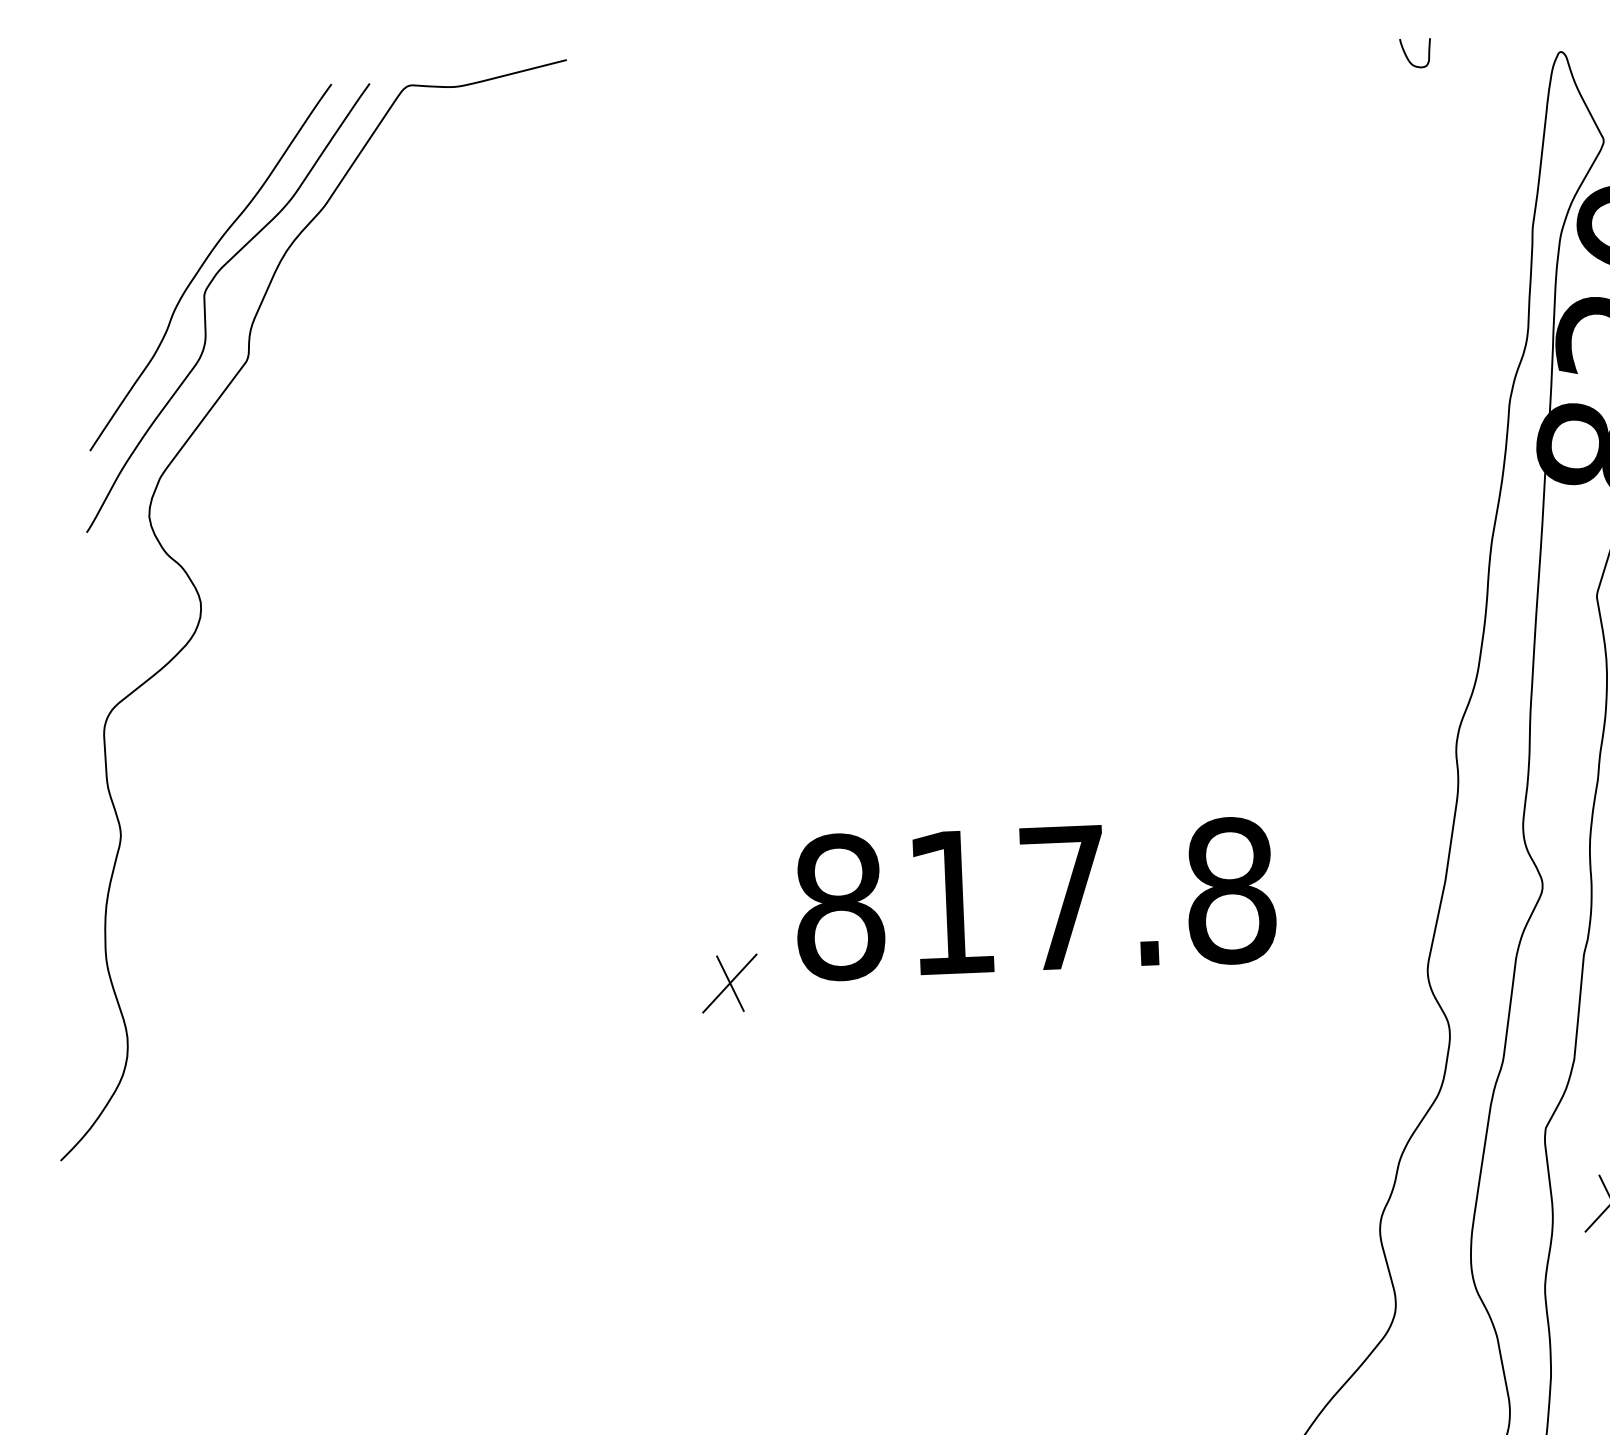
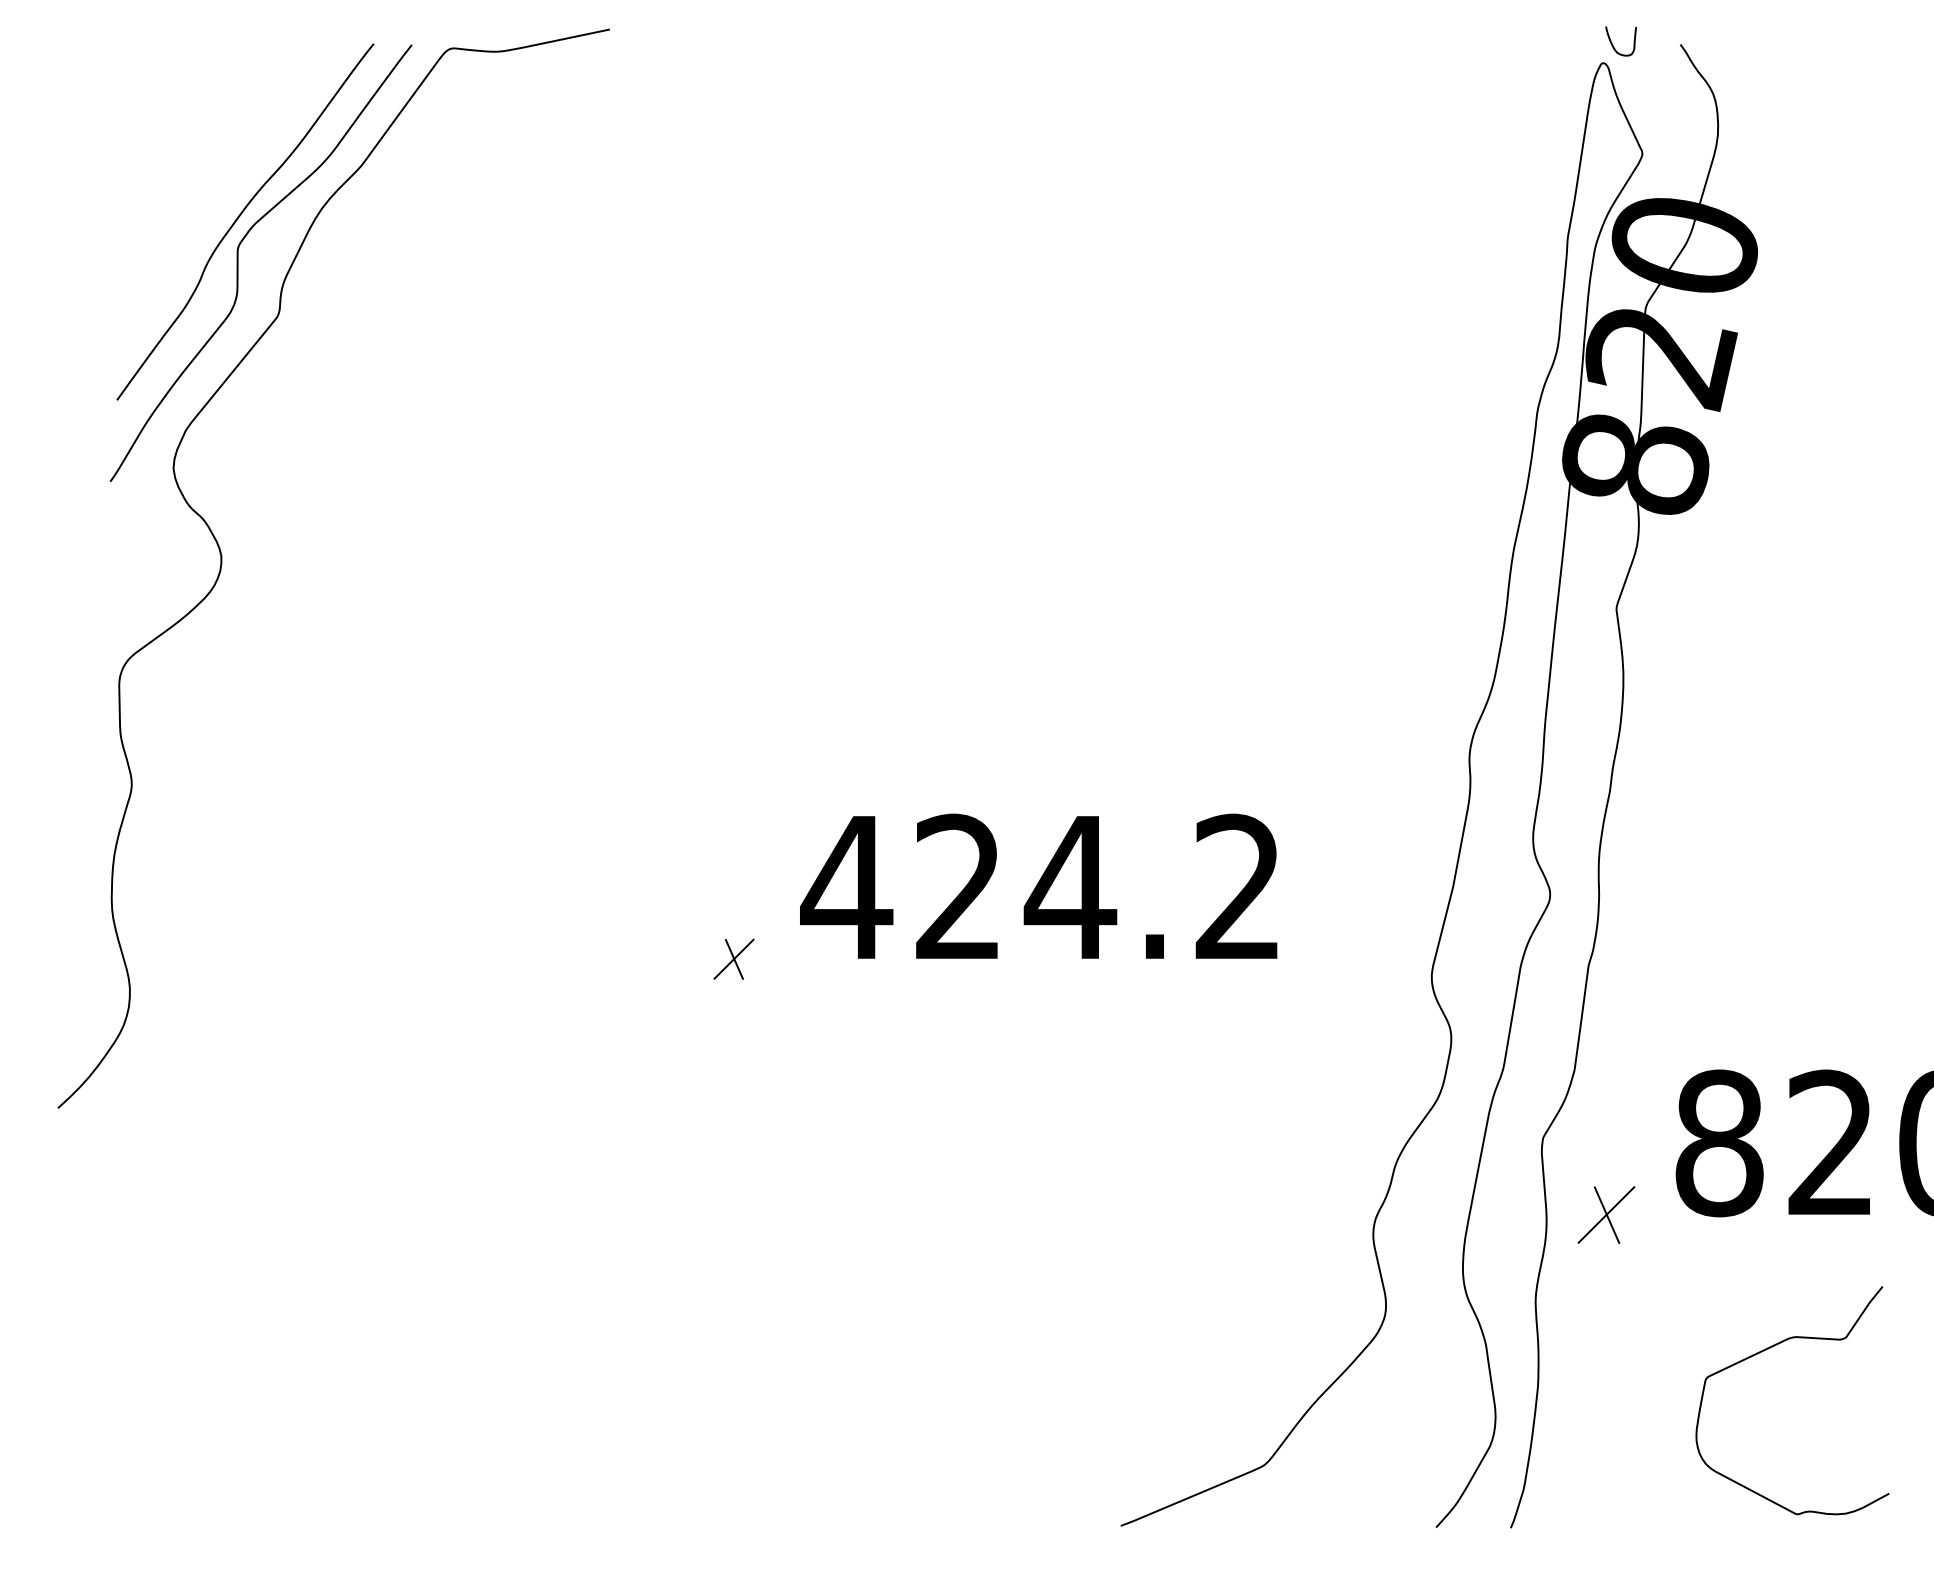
curve: (1407, 54) -> (1612, 42), moved
text: (1034, 899) -> (1041, 887), 817.8 -> 424.2
part: (729, 983) -> (733, 959), size x0.7

